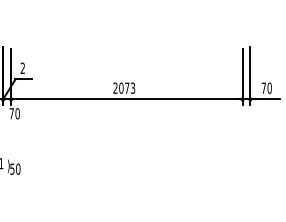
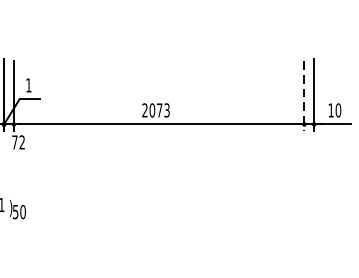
text: (22, 67) -> (28, 84), 2 -> 1
line: (242, 77) -> (304, 96), solid -> dashed
text: (263, 87) -> (330, 109), 70 -> 10
text: (17, 113) -> (22, 142), 70 -> 72

